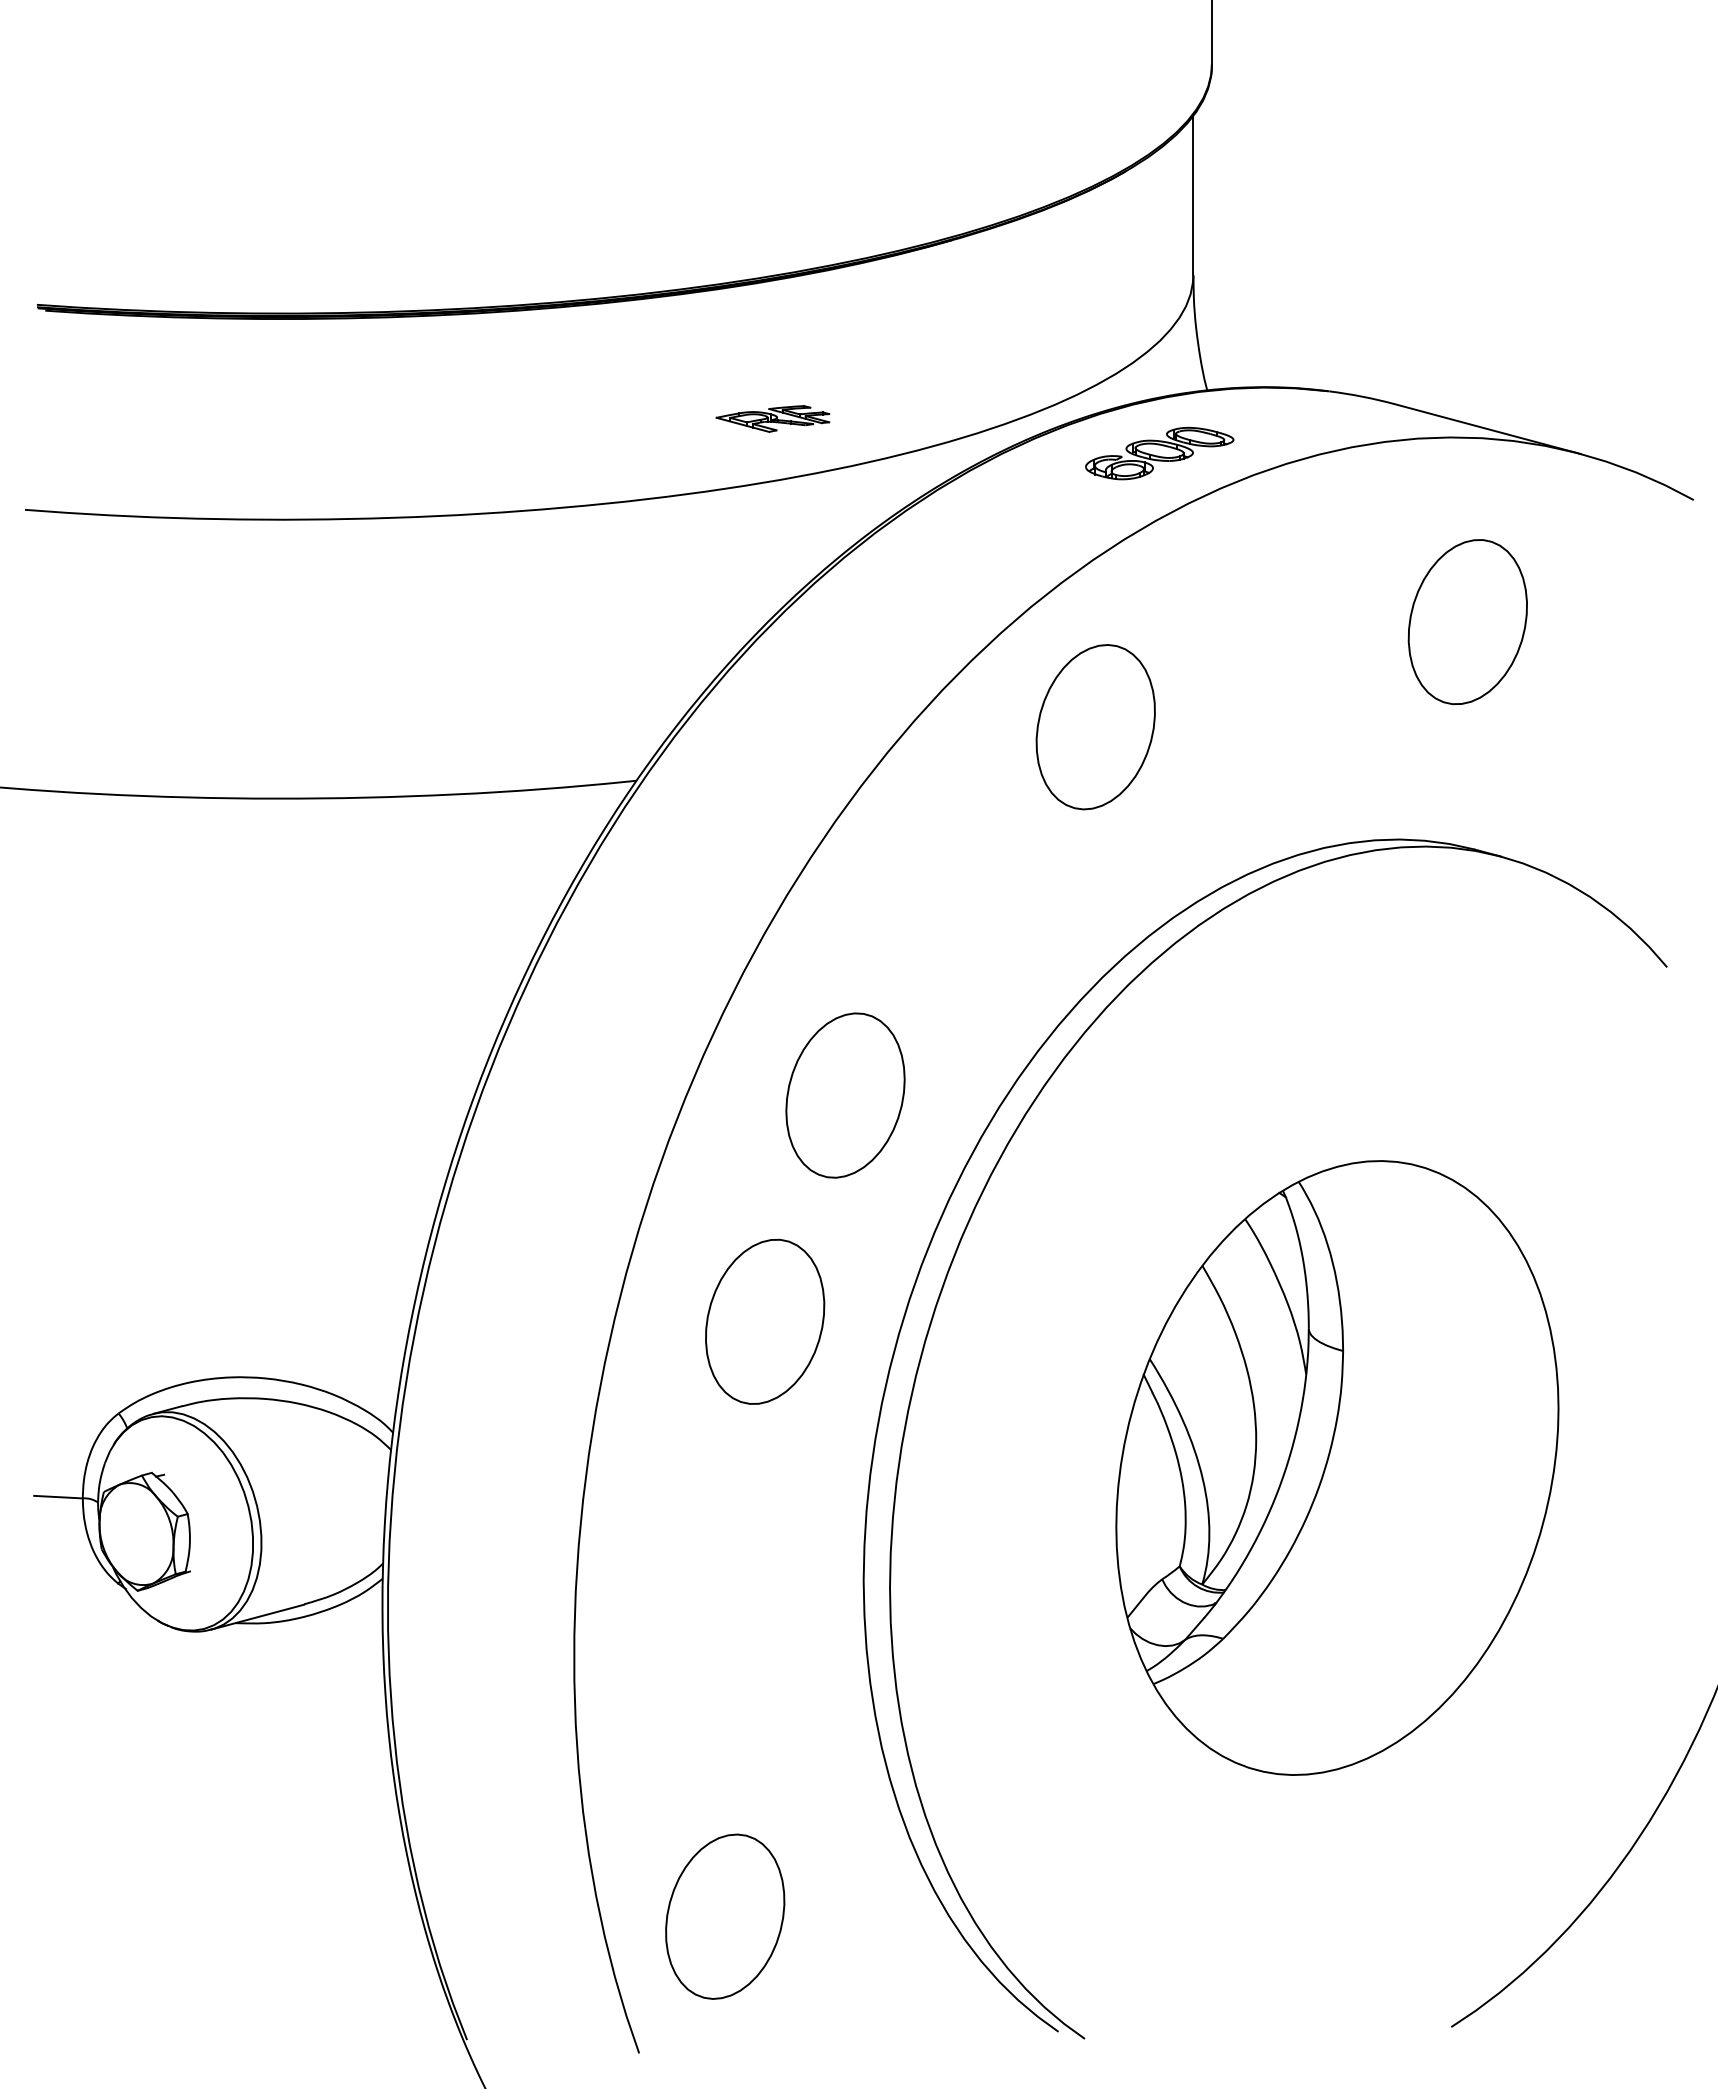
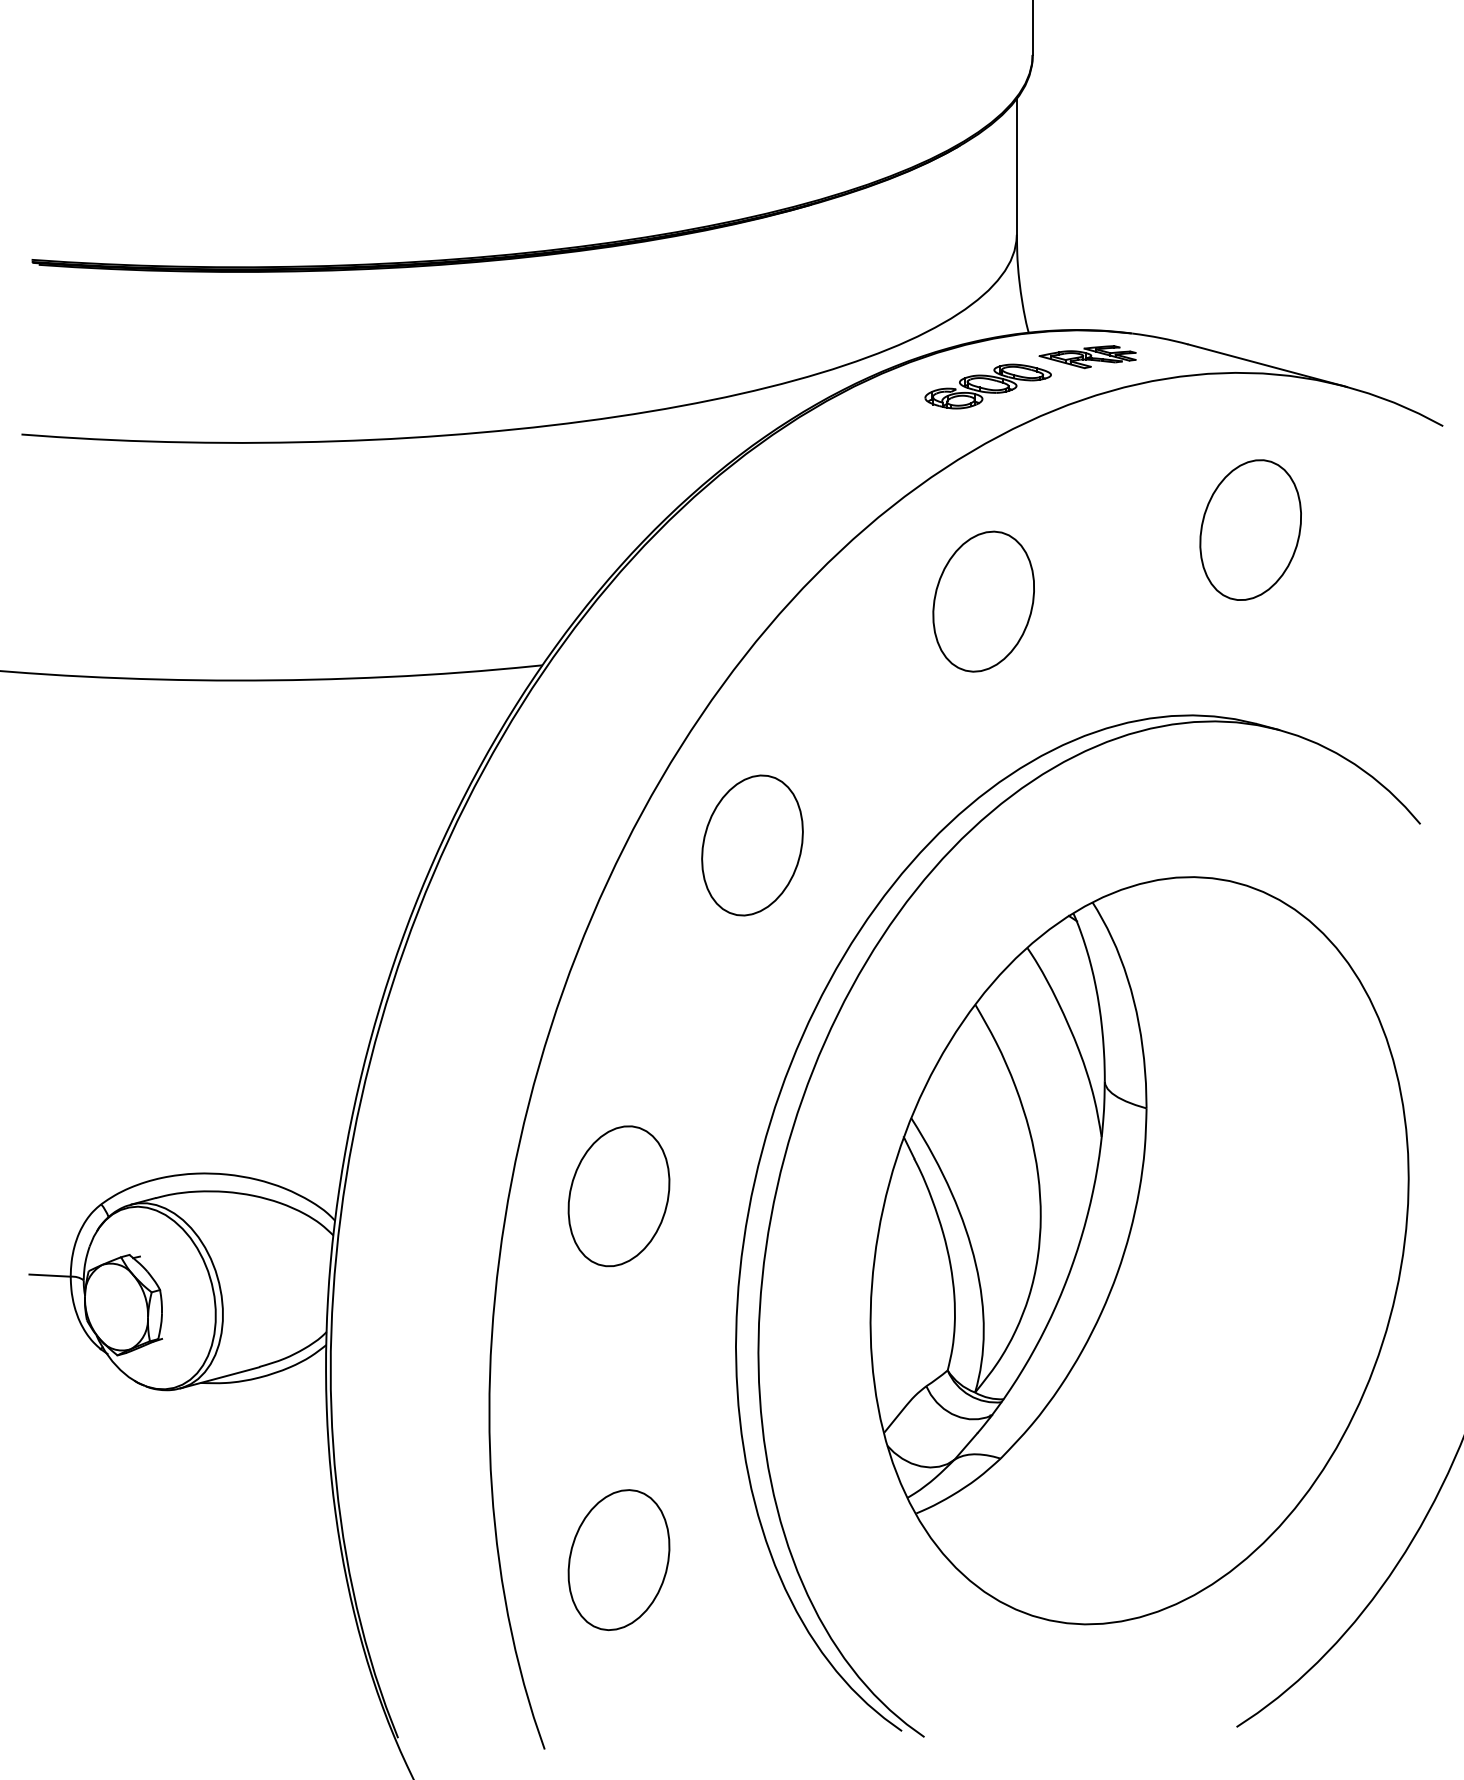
part: (772, 419) -> (1087, 357), moved
part: (1095, 726) -> (983, 601), moved
part: (845, 1095) -> (752, 845), moved
part: (764, 1322) -> (618, 1196), moved
part: (1337, 1467) -> (1139, 1250), size x1.43
part: (724, 1917) -> (618, 1560), moved

